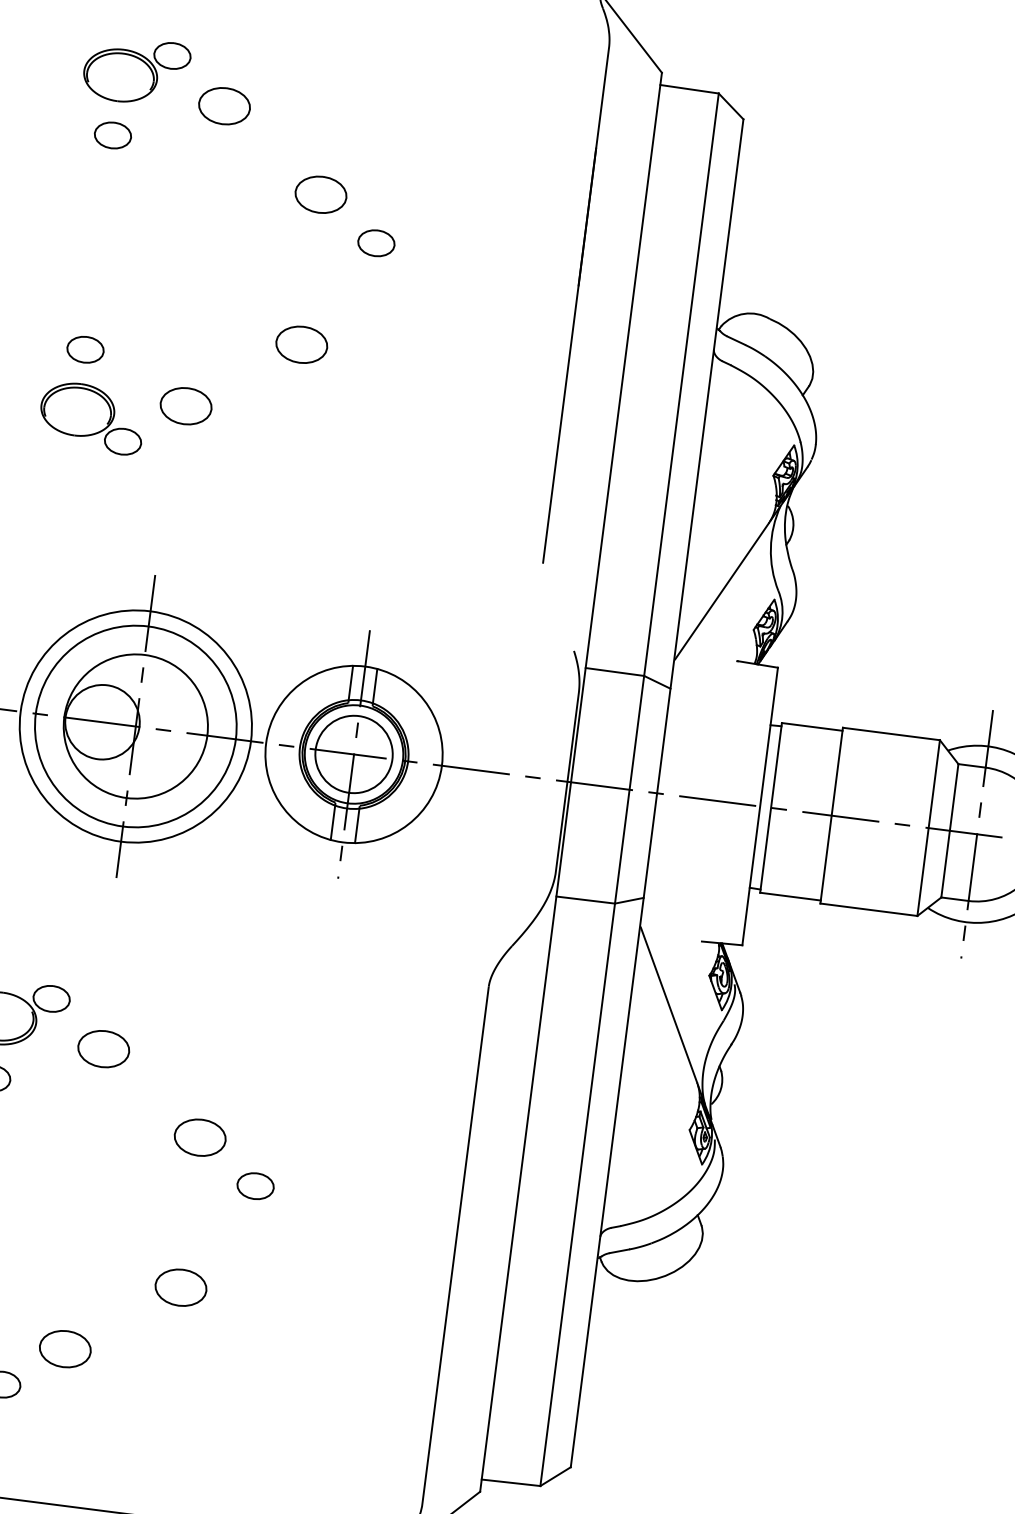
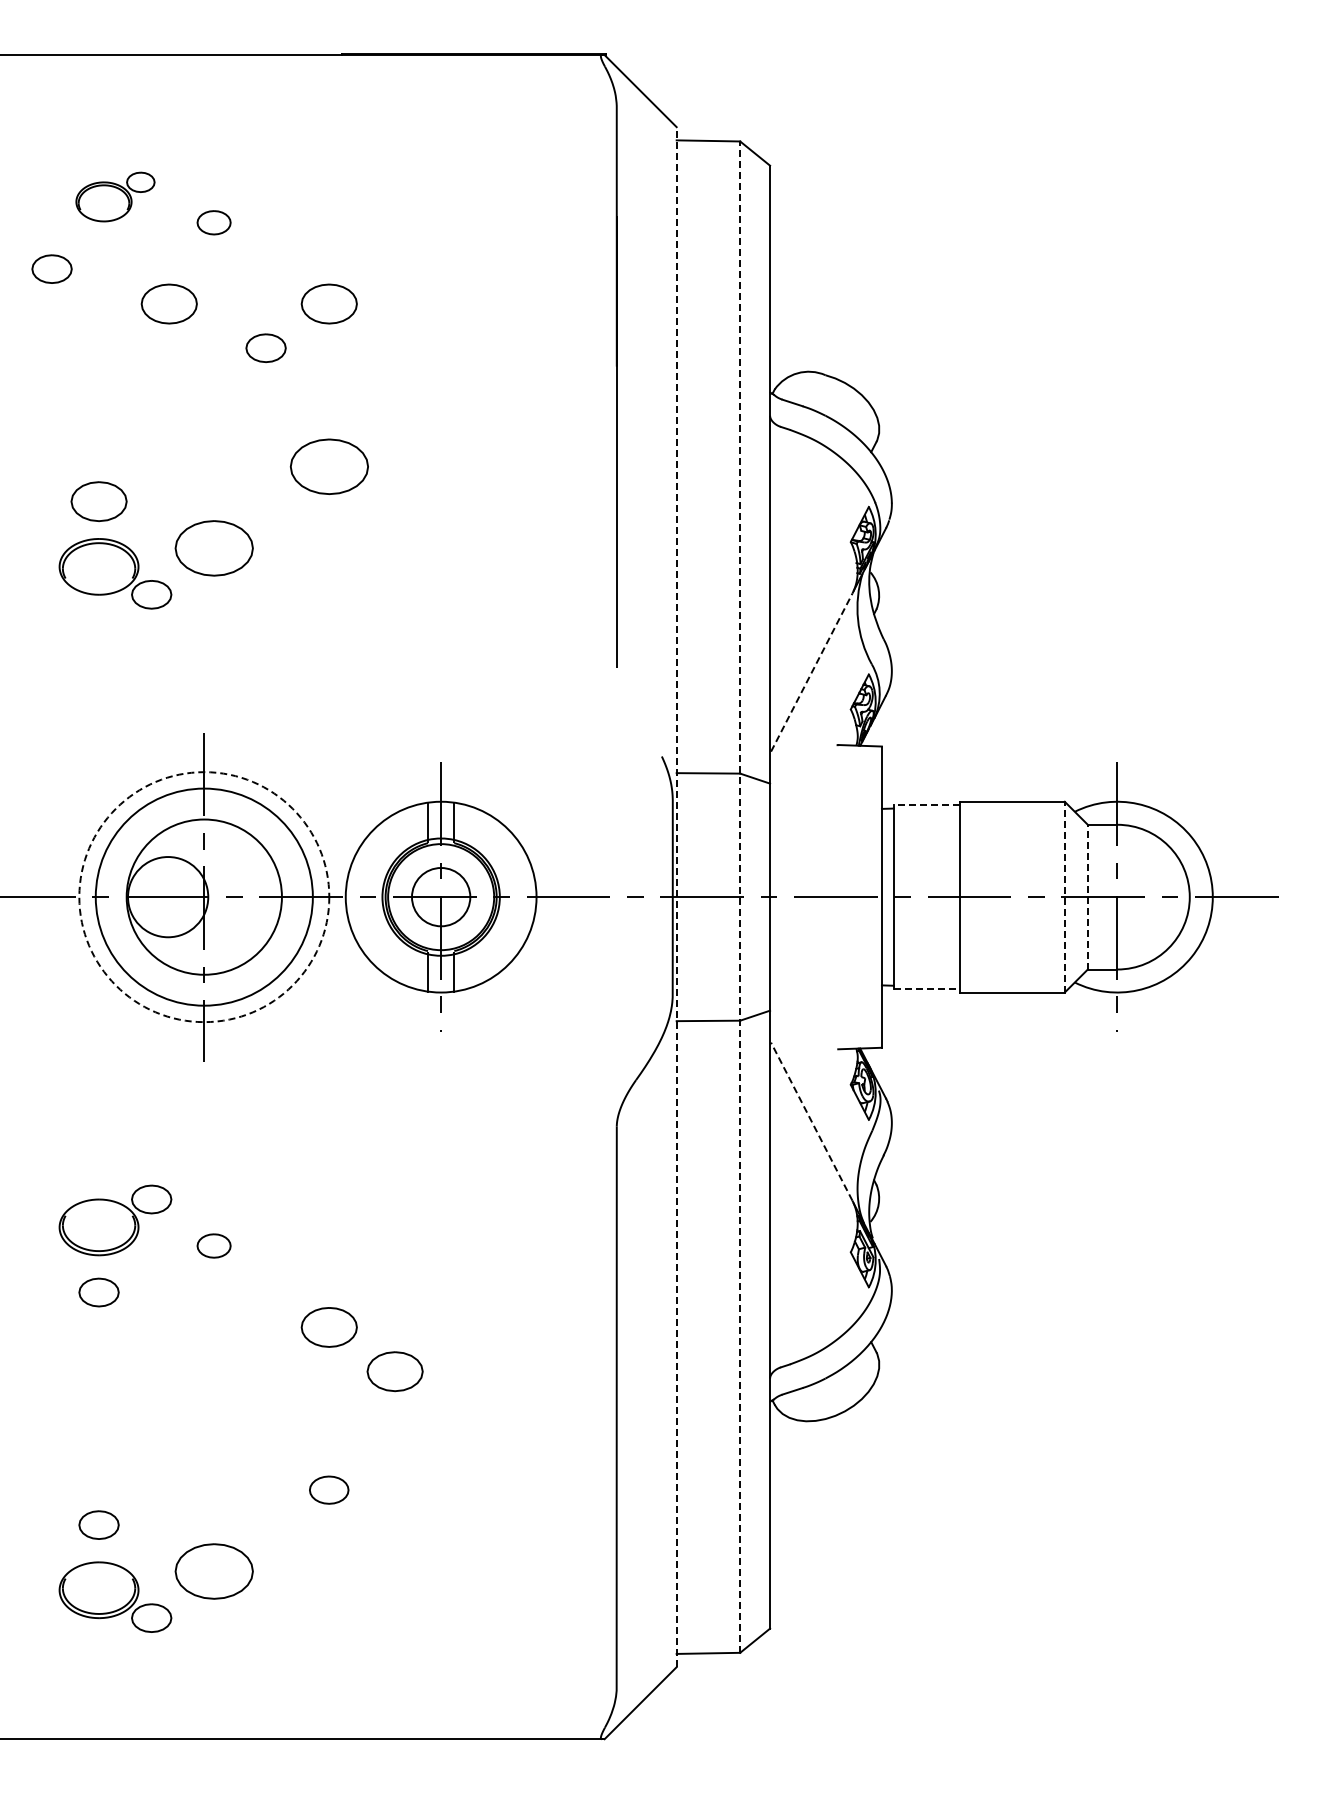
part: (136, 70) -> (115, 196), size x0.7
part: (223, 106) -> (213, 222), size x0.6
part: (112, 134) -> (51, 268), moved
part: (172, 175) -> (168, 303), added
part: (375, 242) -> (265, 347), moved
part: (301, 344) -> (328, 466), size x1.4
part: (85, 349) -> (98, 501), size x1.4
part: (185, 405) -> (213, 547), size x1.4
line: (721, 591) -> (811, 672), solid -> dashed
circle: (135, 726) -> (204, 897), solid -> dashed
line: (812, 727) -> (926, 805), solid -> dashed
circle: (353, 753) -> (440, 896), size x0.7
line: (570, 781) -> (676, 896), solid -> dashed
line: (629, 790) -> (740, 897), solid -> dashed
line: (928, 827) -> (1064, 896), solid -> dashed
line: (949, 830) -> (1087, 896), solid -> dashed
line: (790, 896) -> (926, 989), solid -> dashed
line: (668, 1004) -> (811, 1121), solid -> dashed
part: (103, 1048) -> (213, 1245), size x0.6
part: (255, 1186) -> (394, 1371), size x1.4
part: (180, 1286) -> (328, 1489), size x0.7
part: (64, 1348) -> (213, 1571), size x1.4

